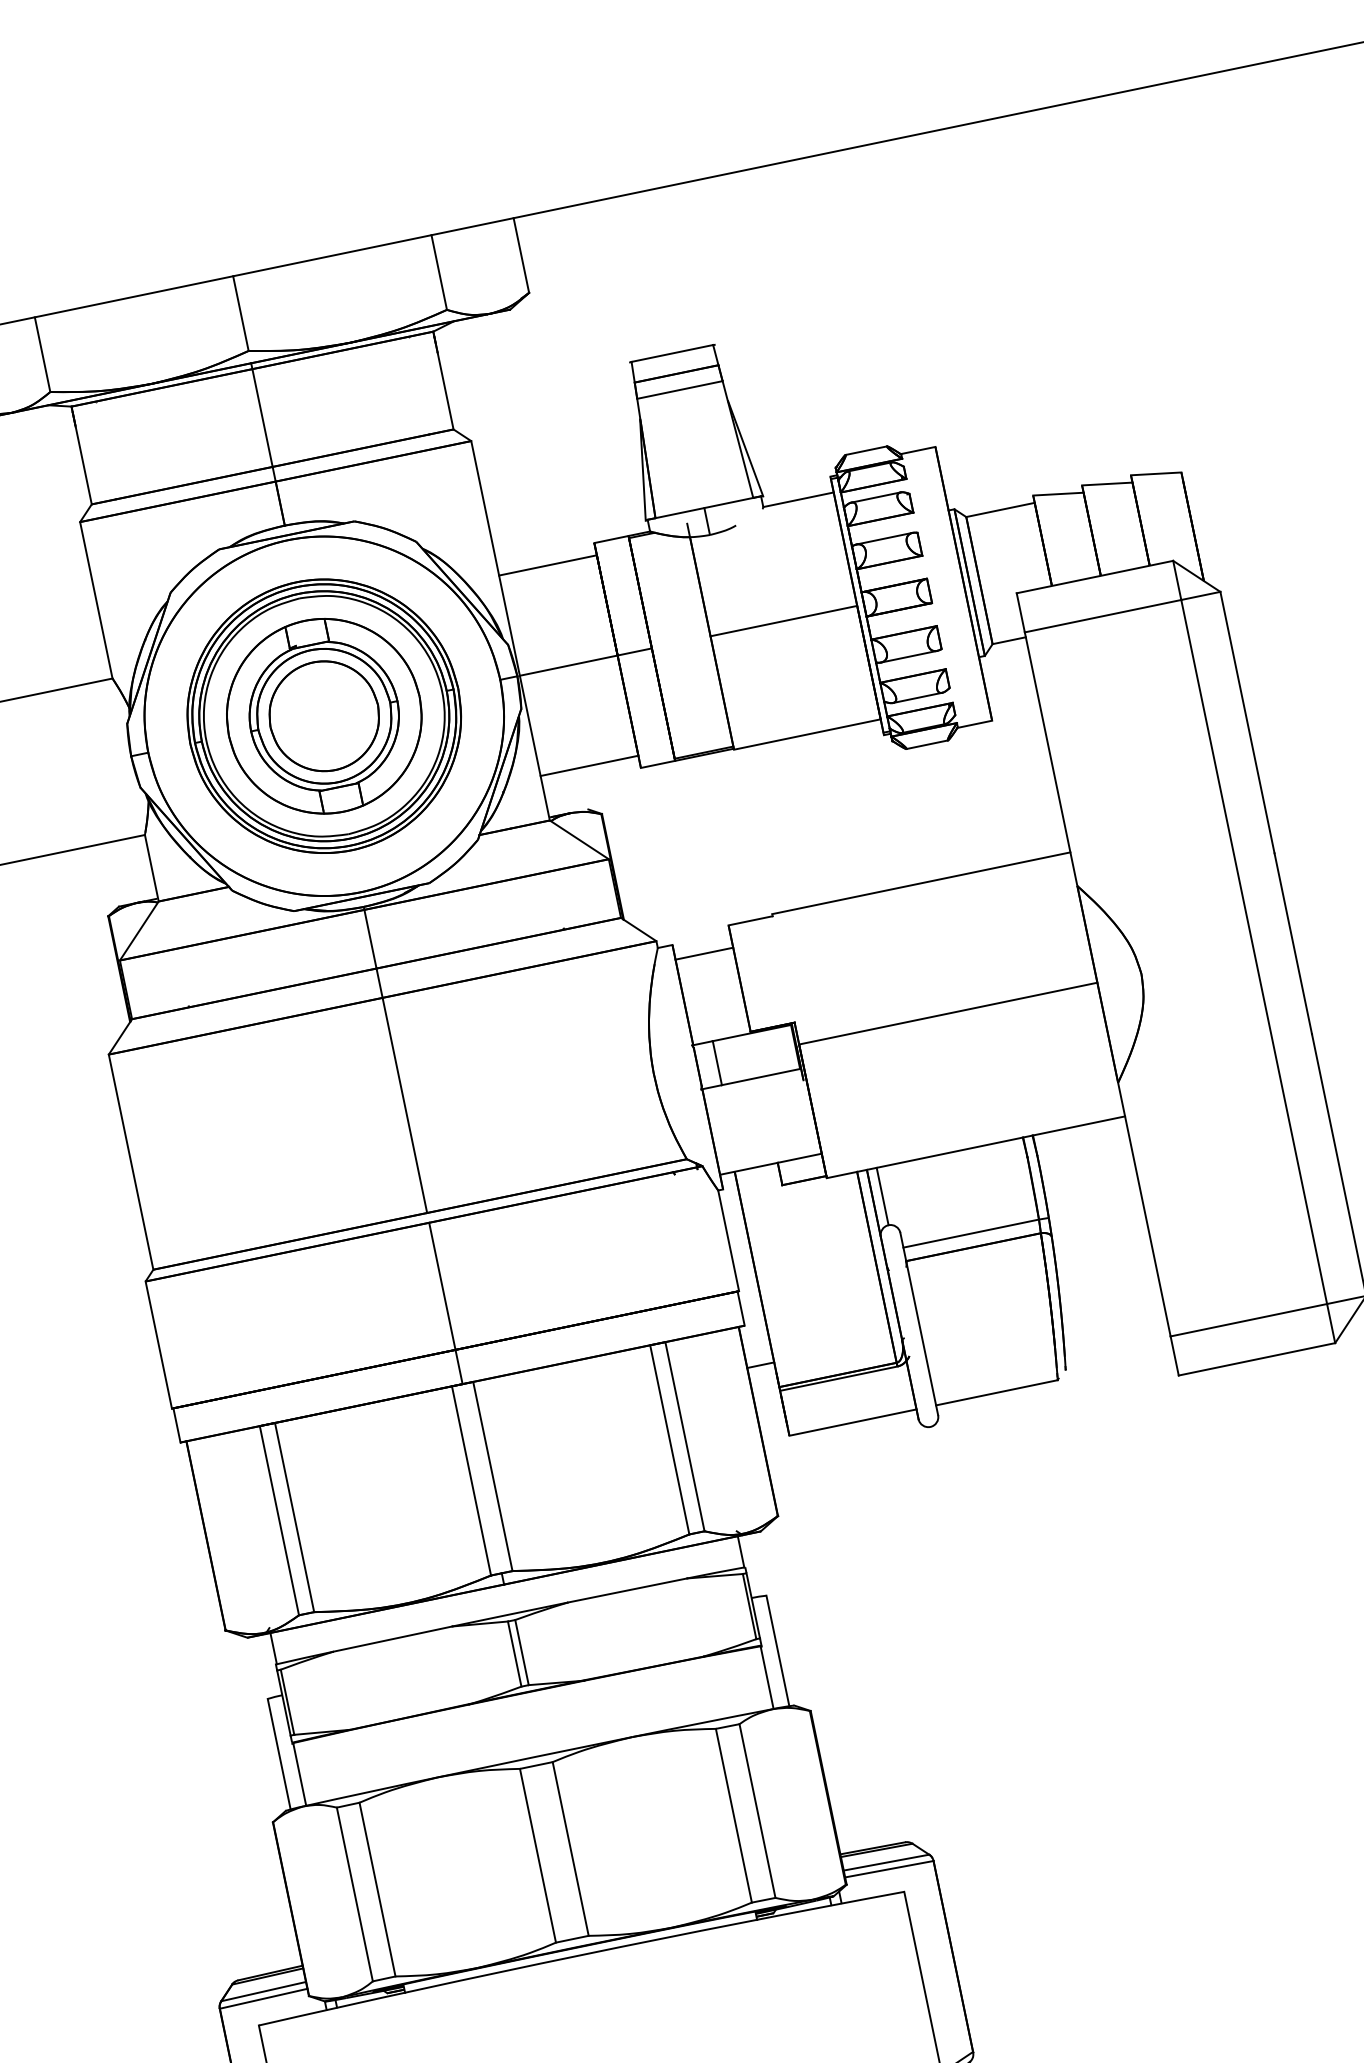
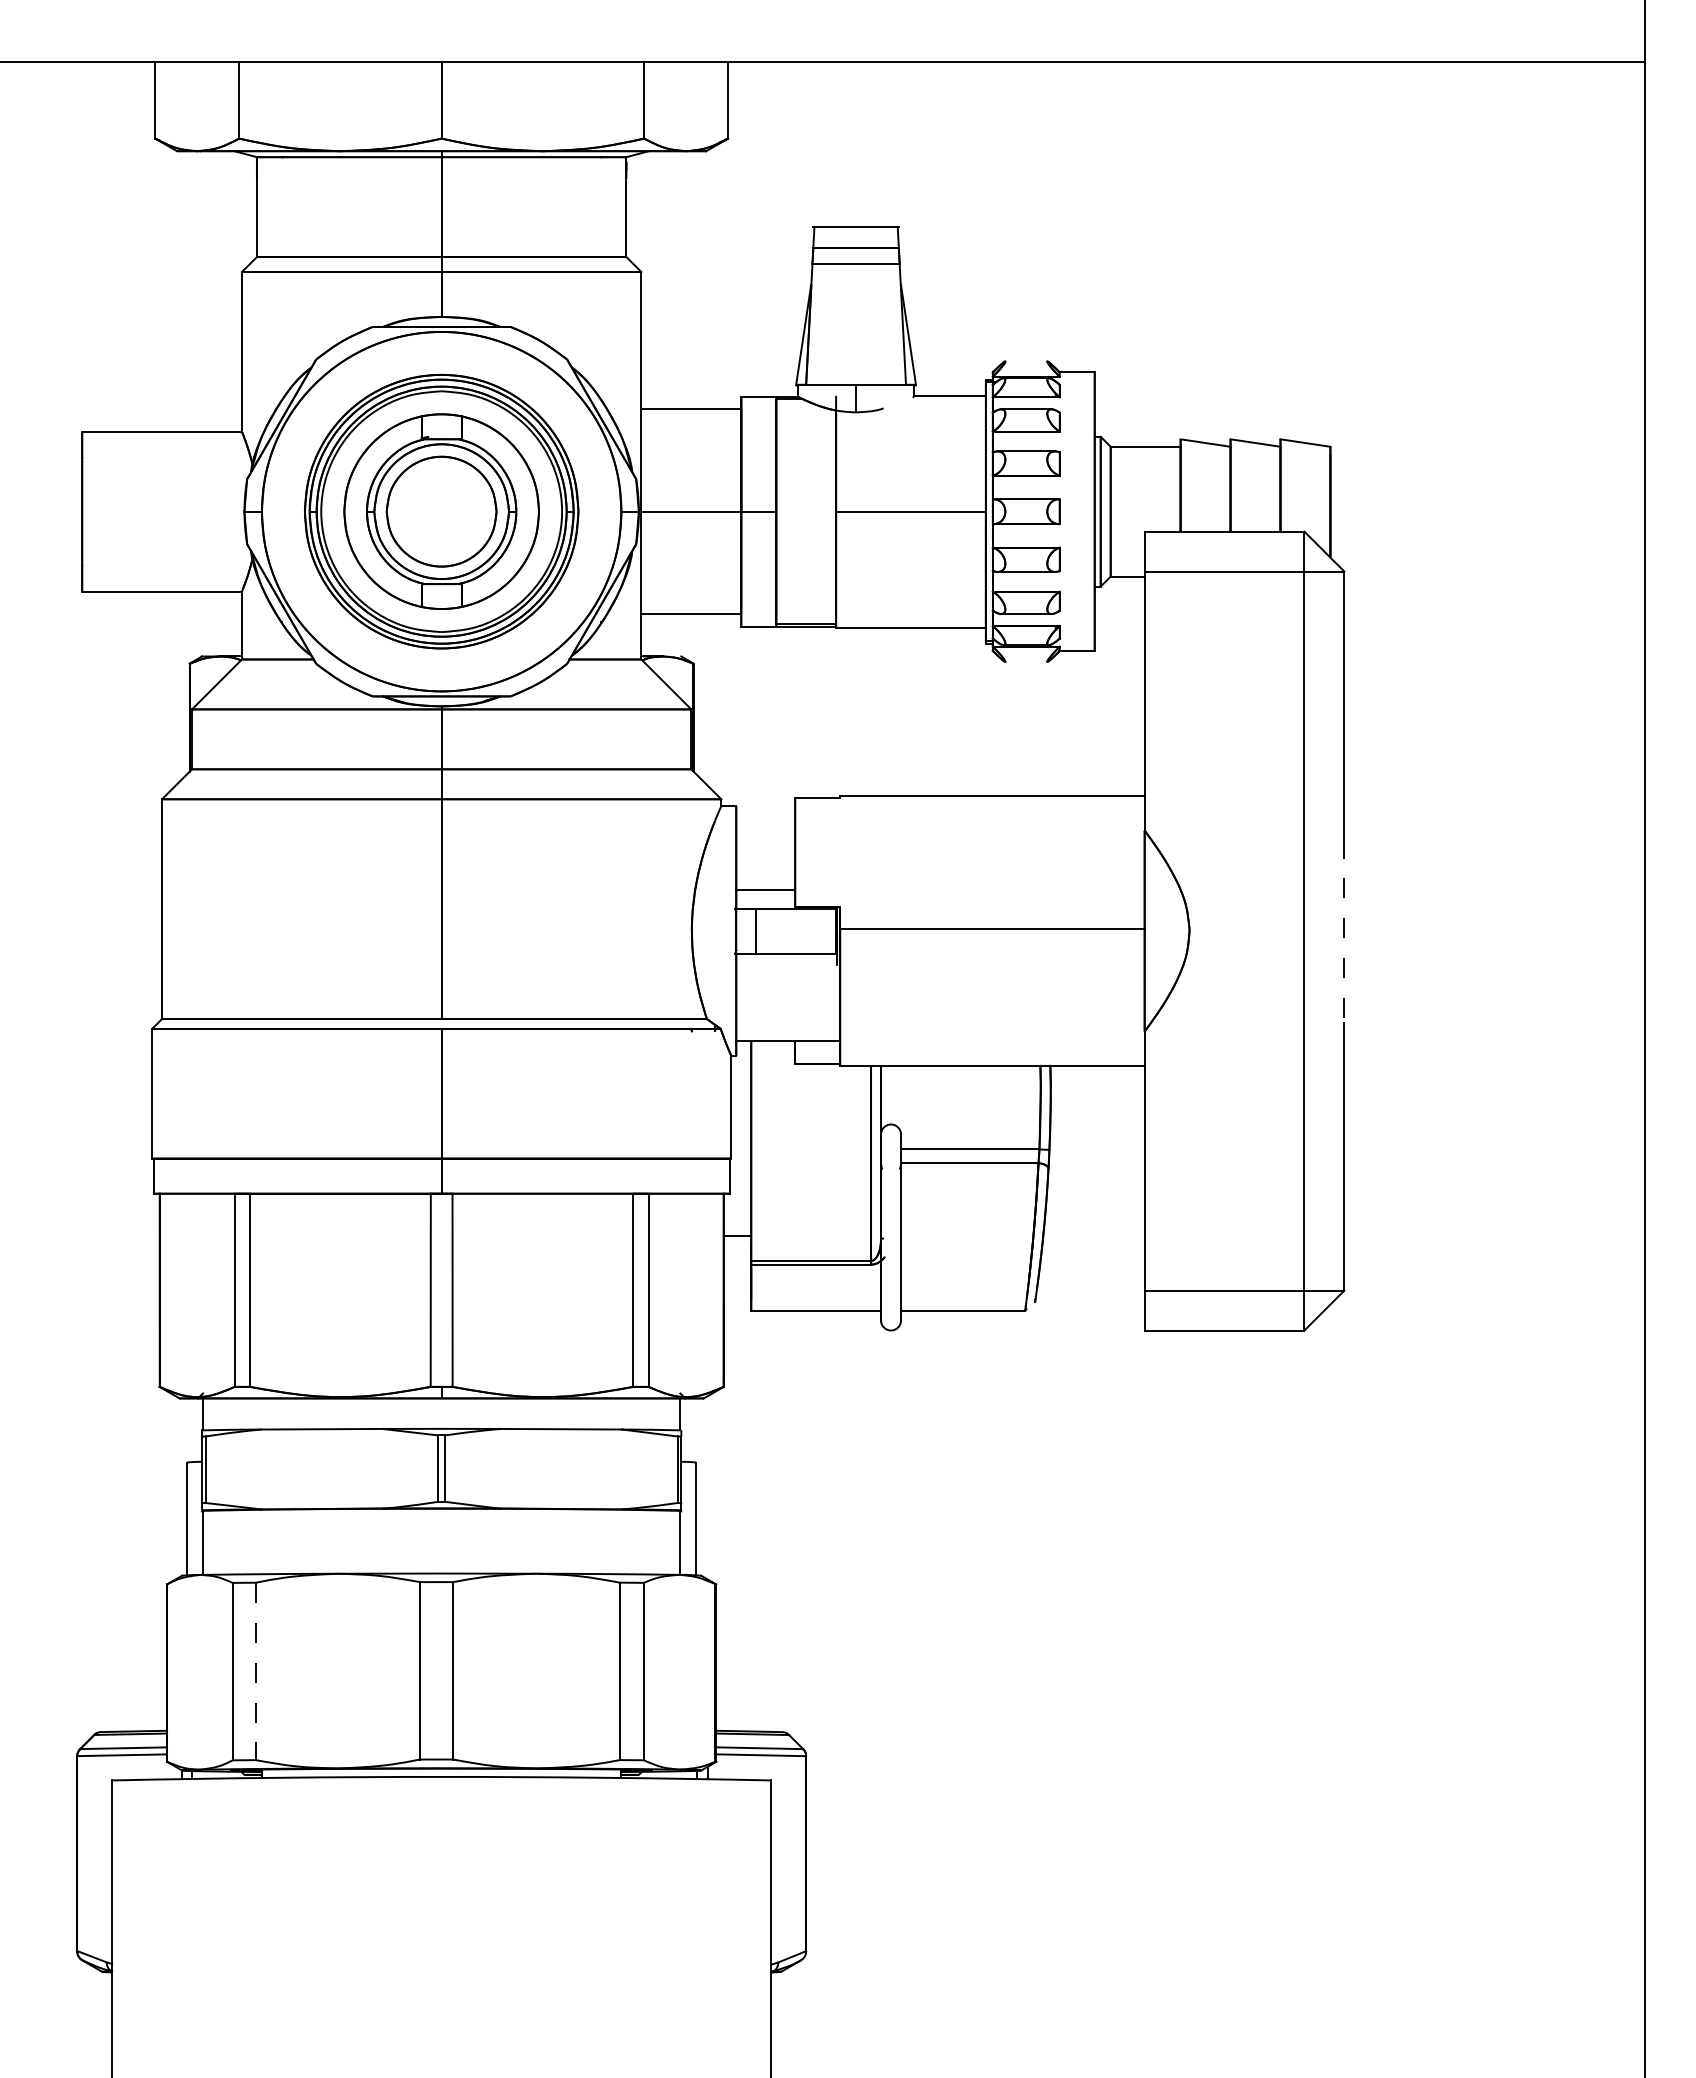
line: (866, 450) -> (1026, 361), removed
line: (927, 744) -> (1026, 661), removed
line: (1293, 944) -> (1344, 931), solid -> dashed
line: (704, 953) -> (765, 890), moved
line: (882, 1195) -> (891, 1094), removed
line: (377, 1889) -> (255, 1671), solid -> dashed

